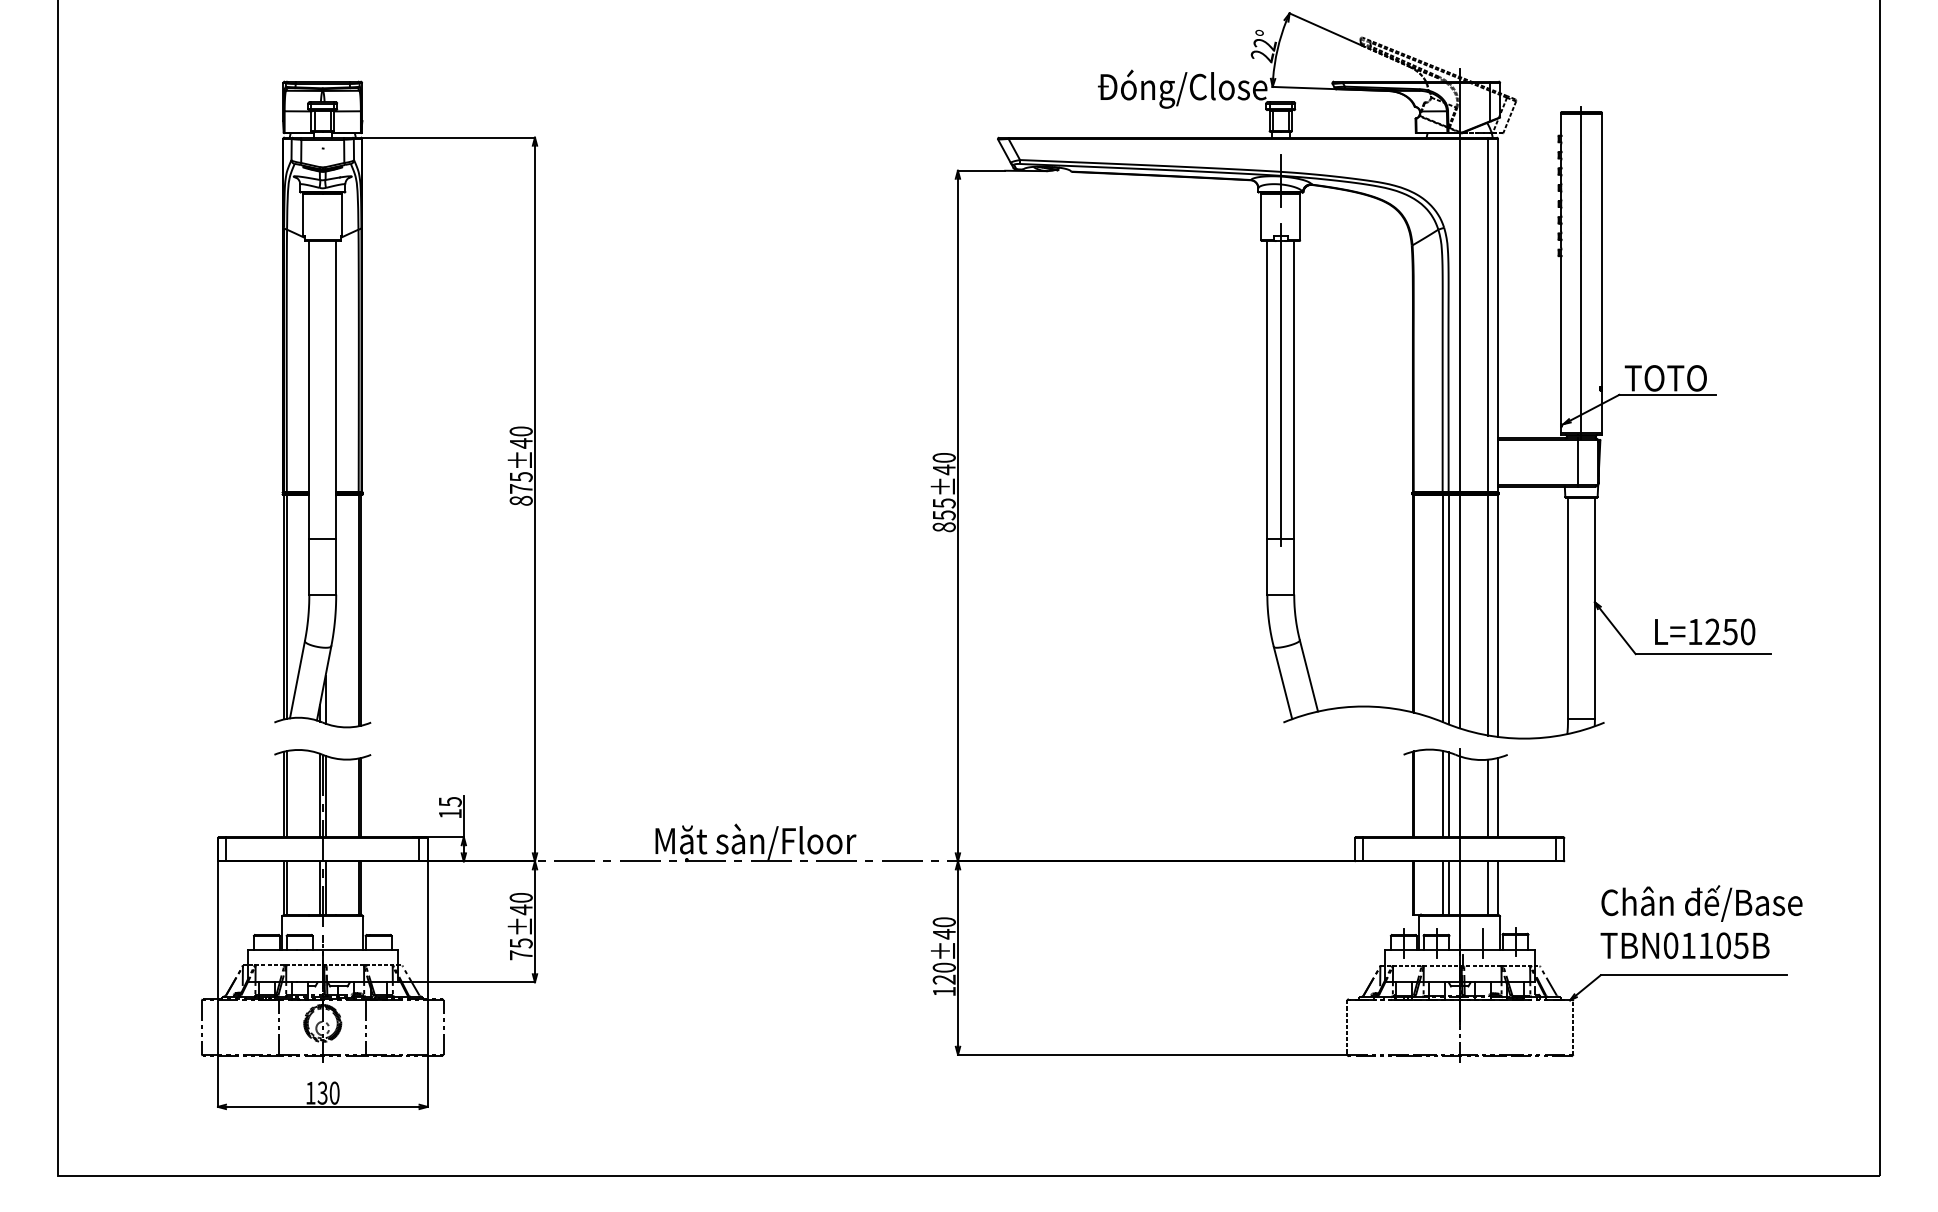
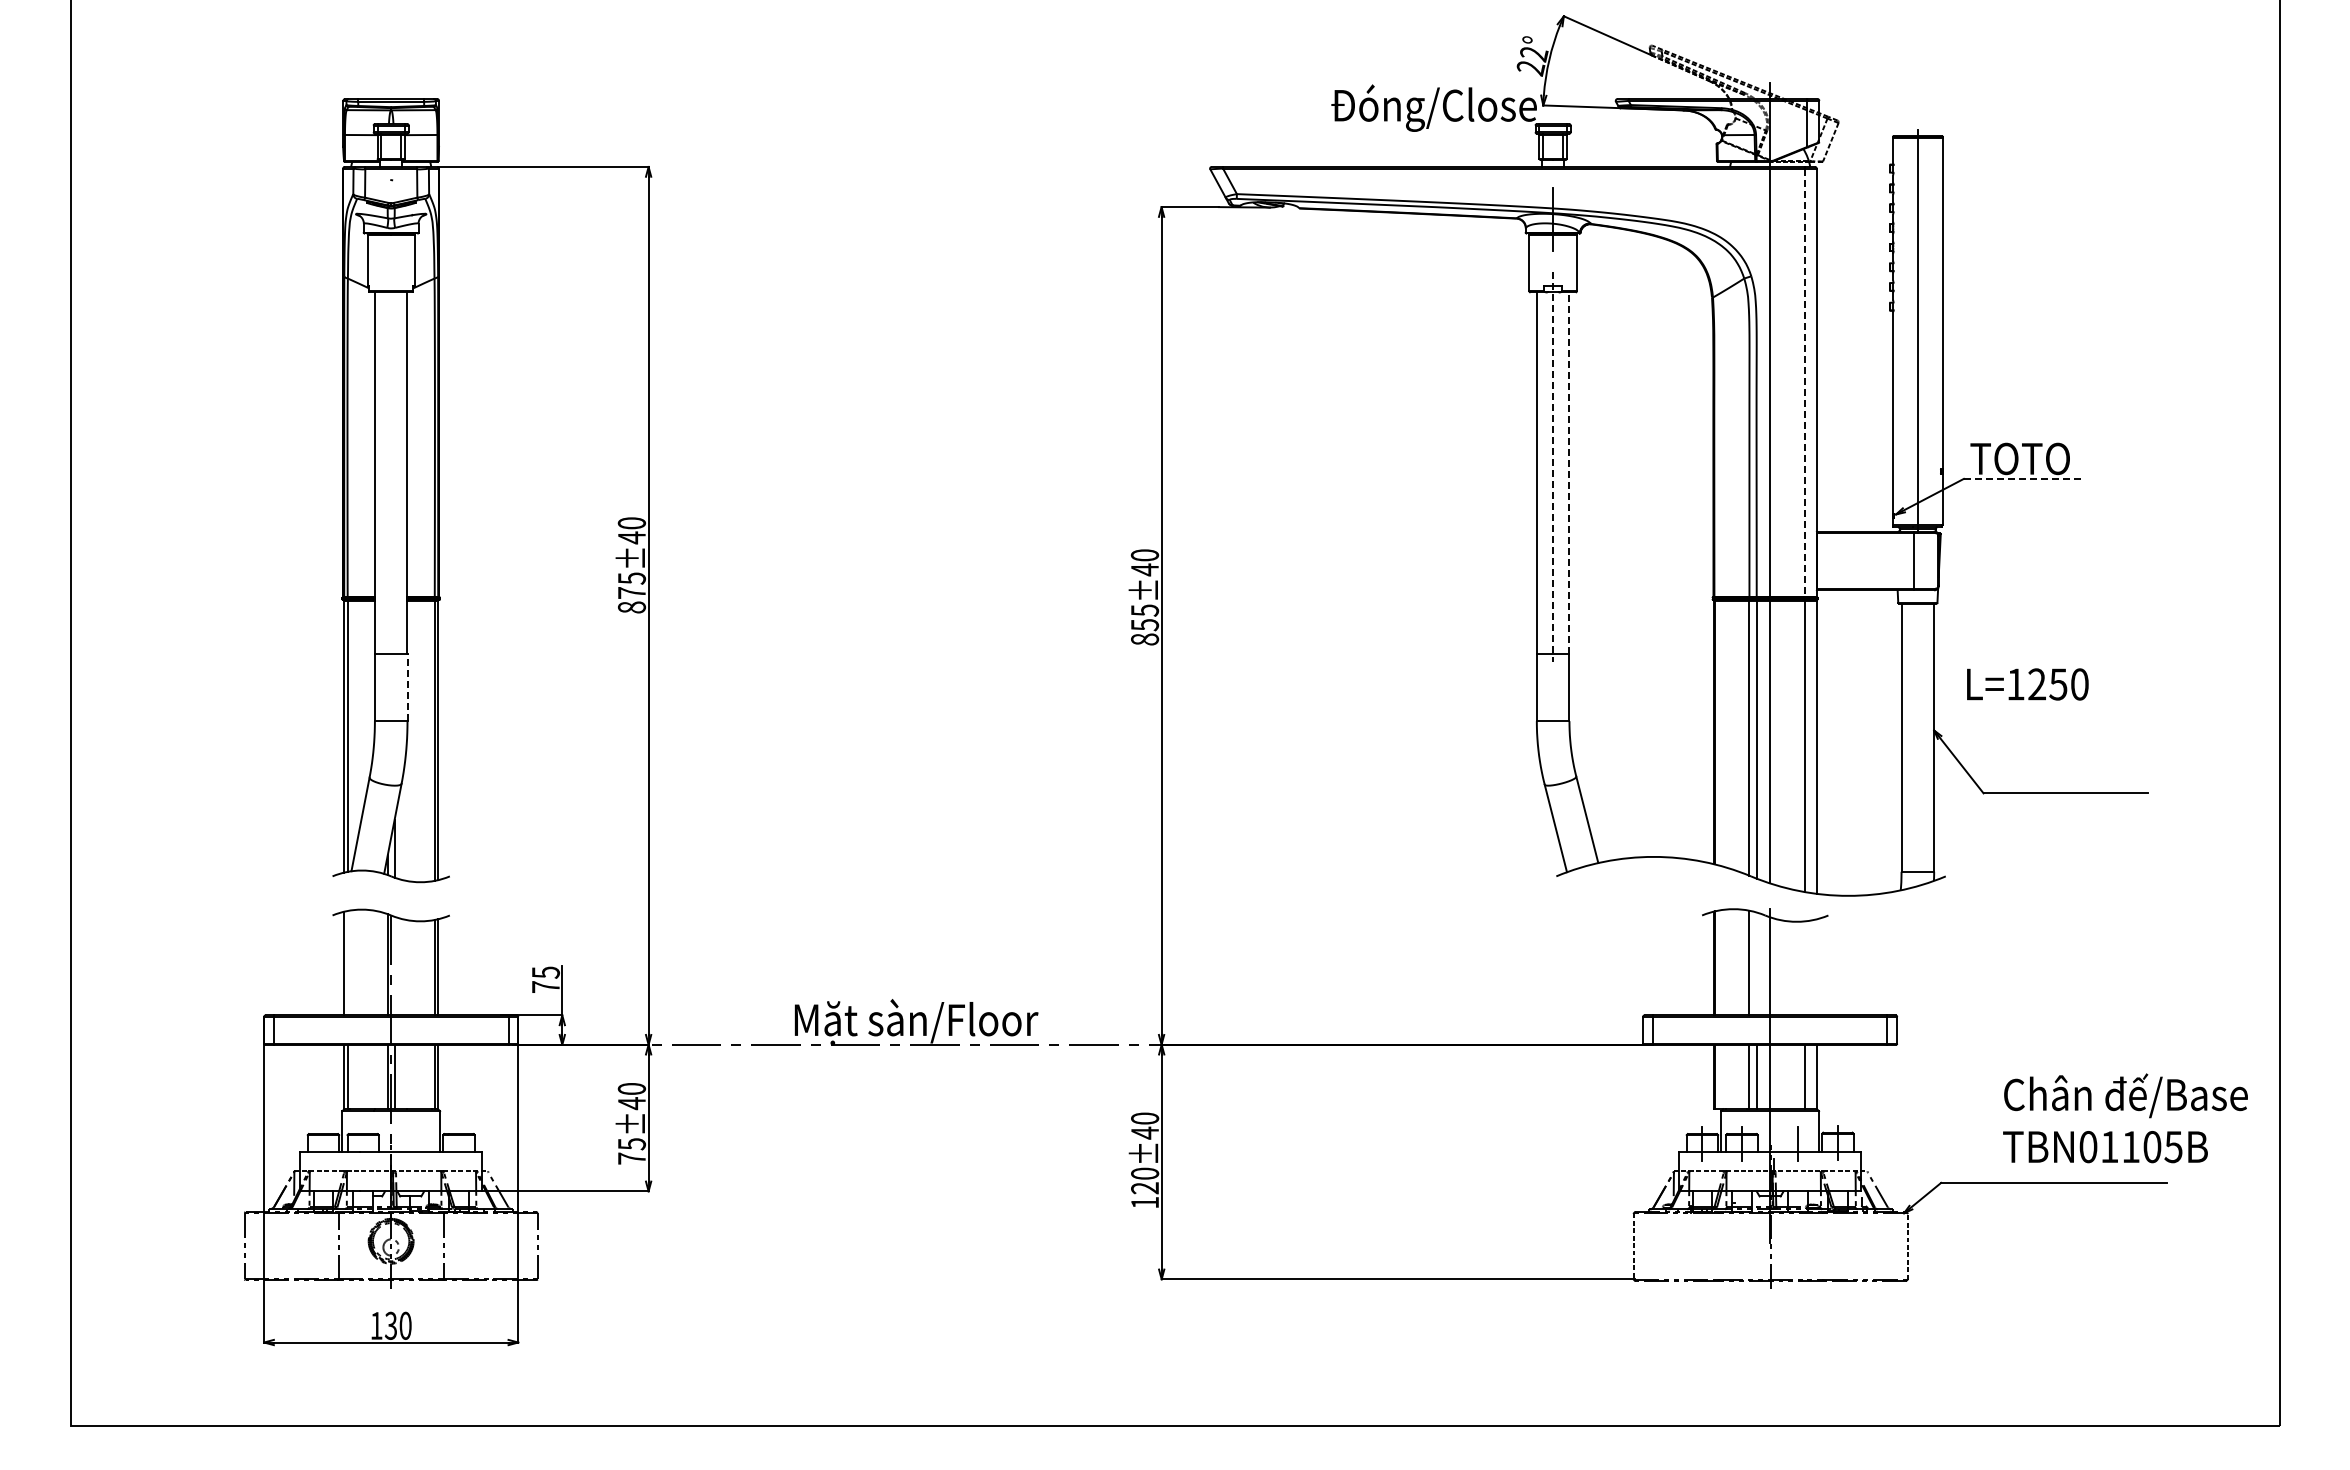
line: (1488, 315) -> (1804, 382), solid -> dashed
line: (1281, 384) -> (1553, 466), solid -> dashed
line: (1294, 390) -> (1569, 473), solid -> dashed
line: (1667, 394) -> (2022, 478), solid -> dashed
line: (336, 566) -> (407, 687), solid -> dashed
text: (1704, 631) -> (2027, 684), moved
line: (286, 793) -> (347, 962), removed
line: (1448, 794) -> (1756, 963), removed
line: (325, 796) -> (394, 965), removed
line: (1497, 797) -> (1816, 967), removed
line: (1488, 798) -> (1804, 968), removed
text: (449, 813) -> (545, 986), 15 -> 75
text: (1701, 922) -> (2125, 1118), moved

